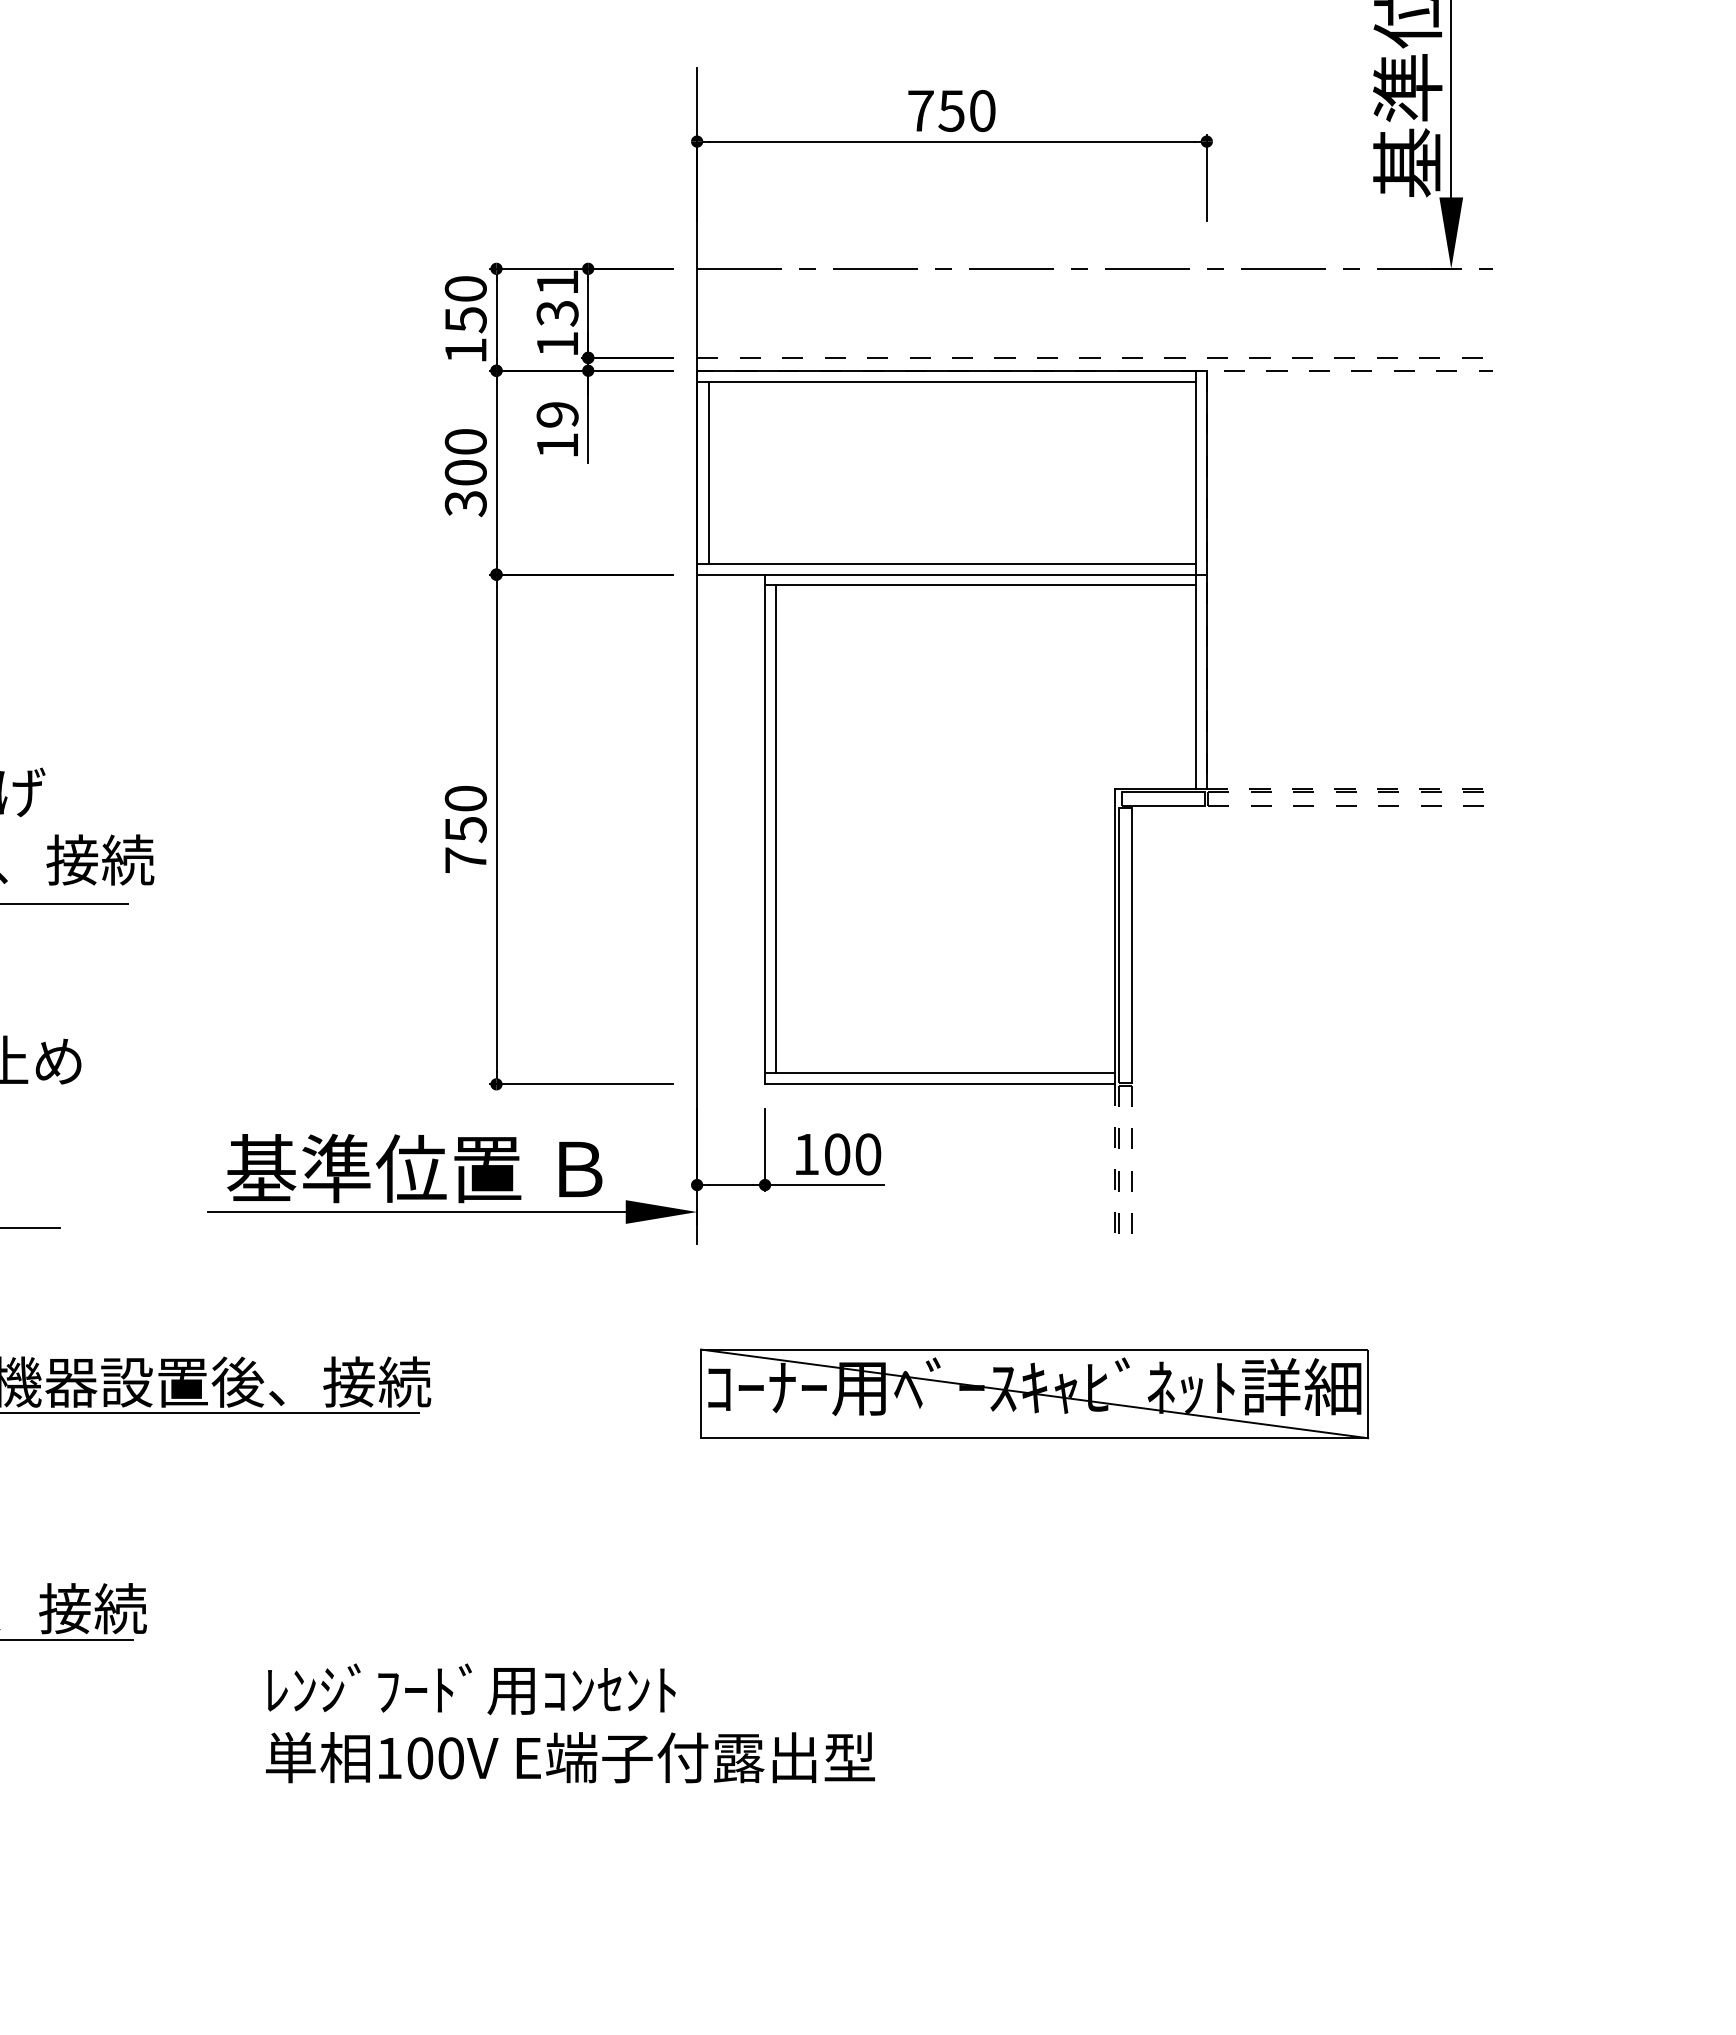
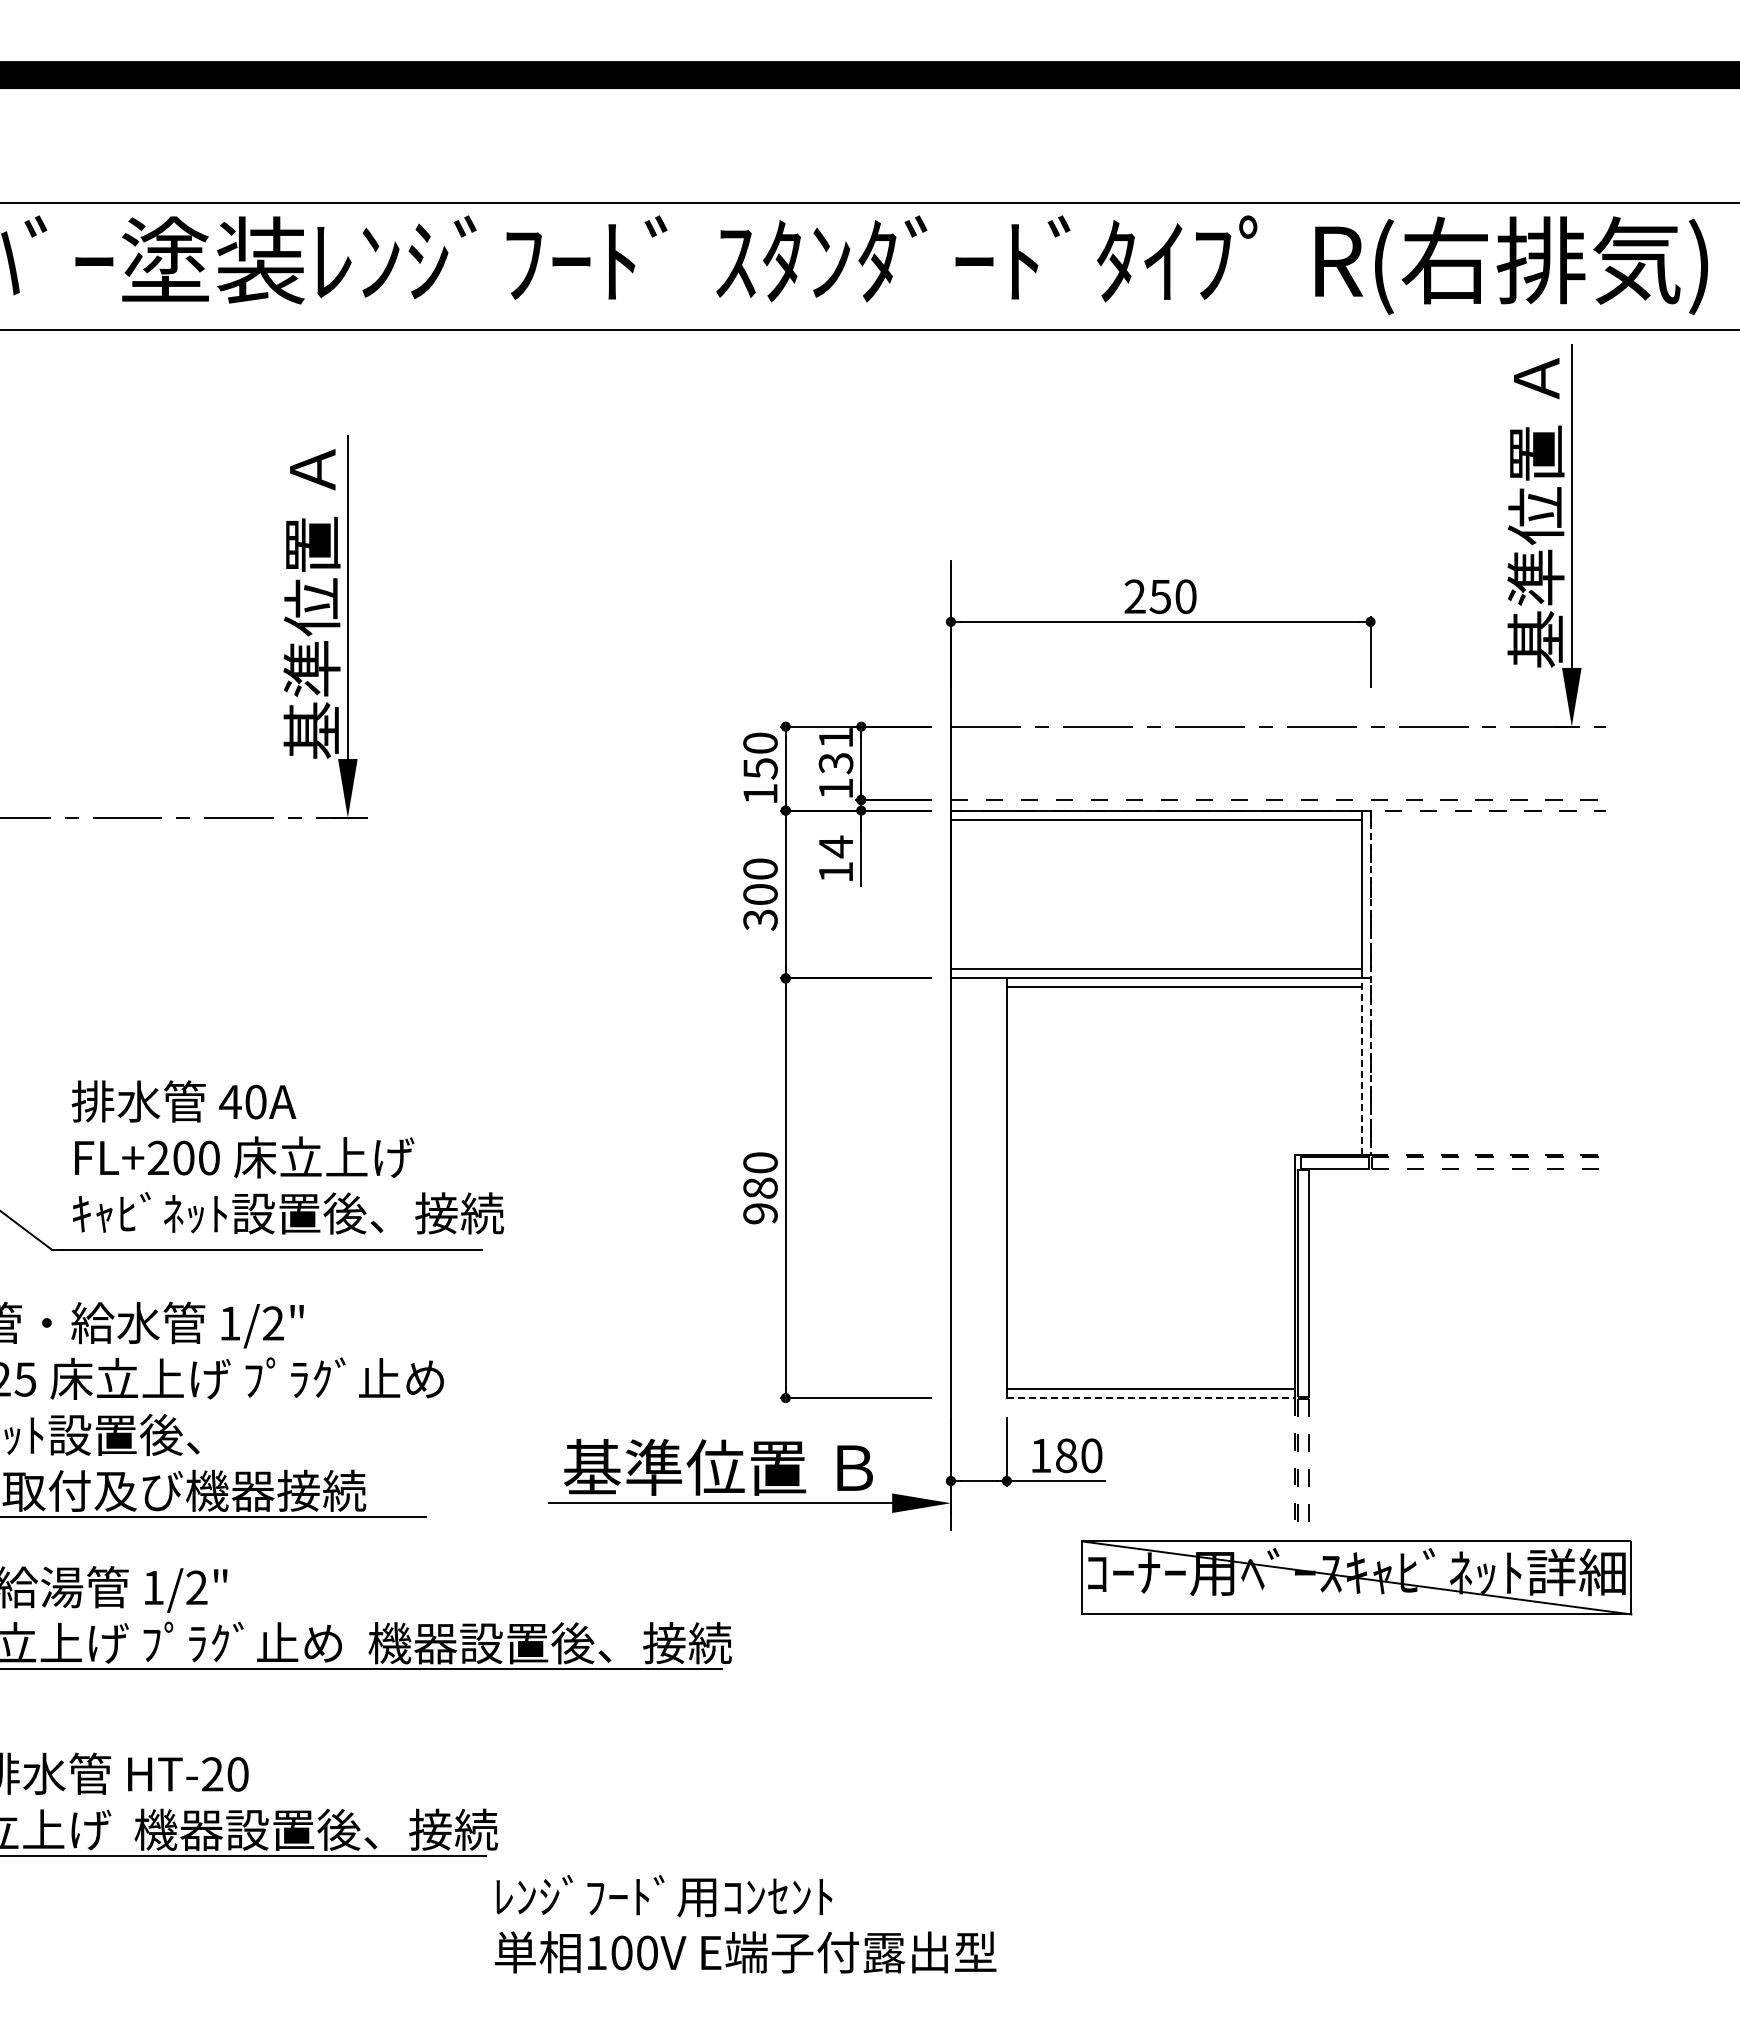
text: (920, 110) -> (1134, 596), 750 -> 250
text: (556, 414) -> (835, 846), 19 -> 14
line: (709, 472) -> (961, 894), removed
line: (1206, 580) -> (1370, 983), solid -> dashed
line: (1195, 681) -> (1361, 1066), solid -> dashed
line: (775, 829) -> (1015, 1188), removed
text: (465, 844) -> (760, 1200), 750 -> 980
line: (940, 1084) -> (1151, 1398), solid -> dashed
text: (837, 1154) -> (1066, 1455), 100 -> 180
part: (1034, 1393) -> (1356, 1577), moved
text: (570, 1723) -> (745, 1924), moved

